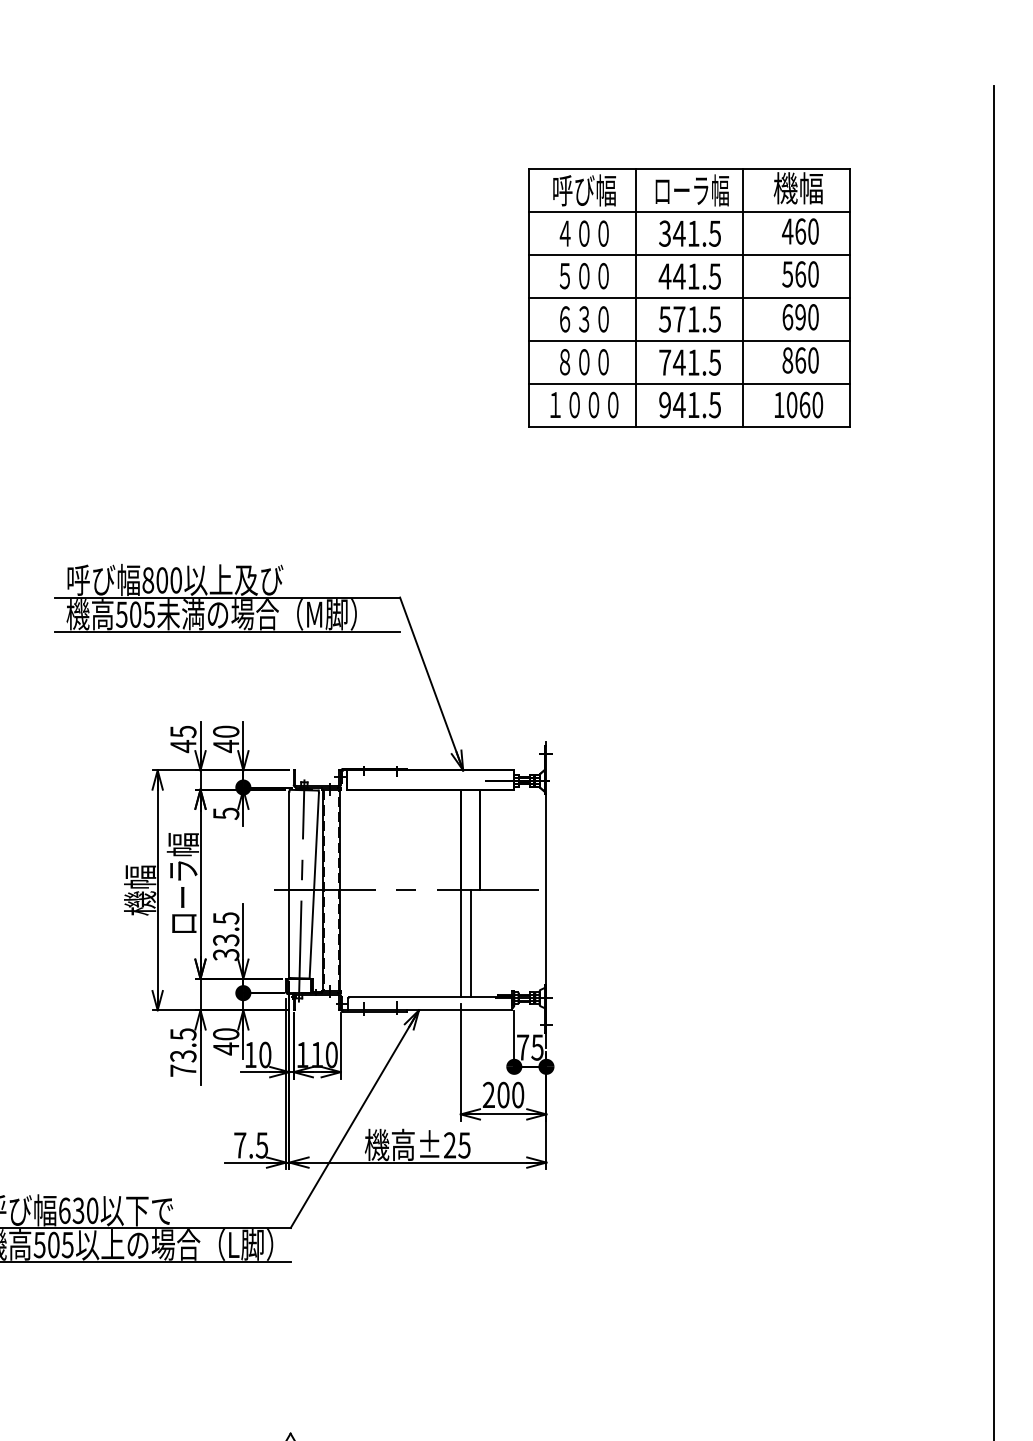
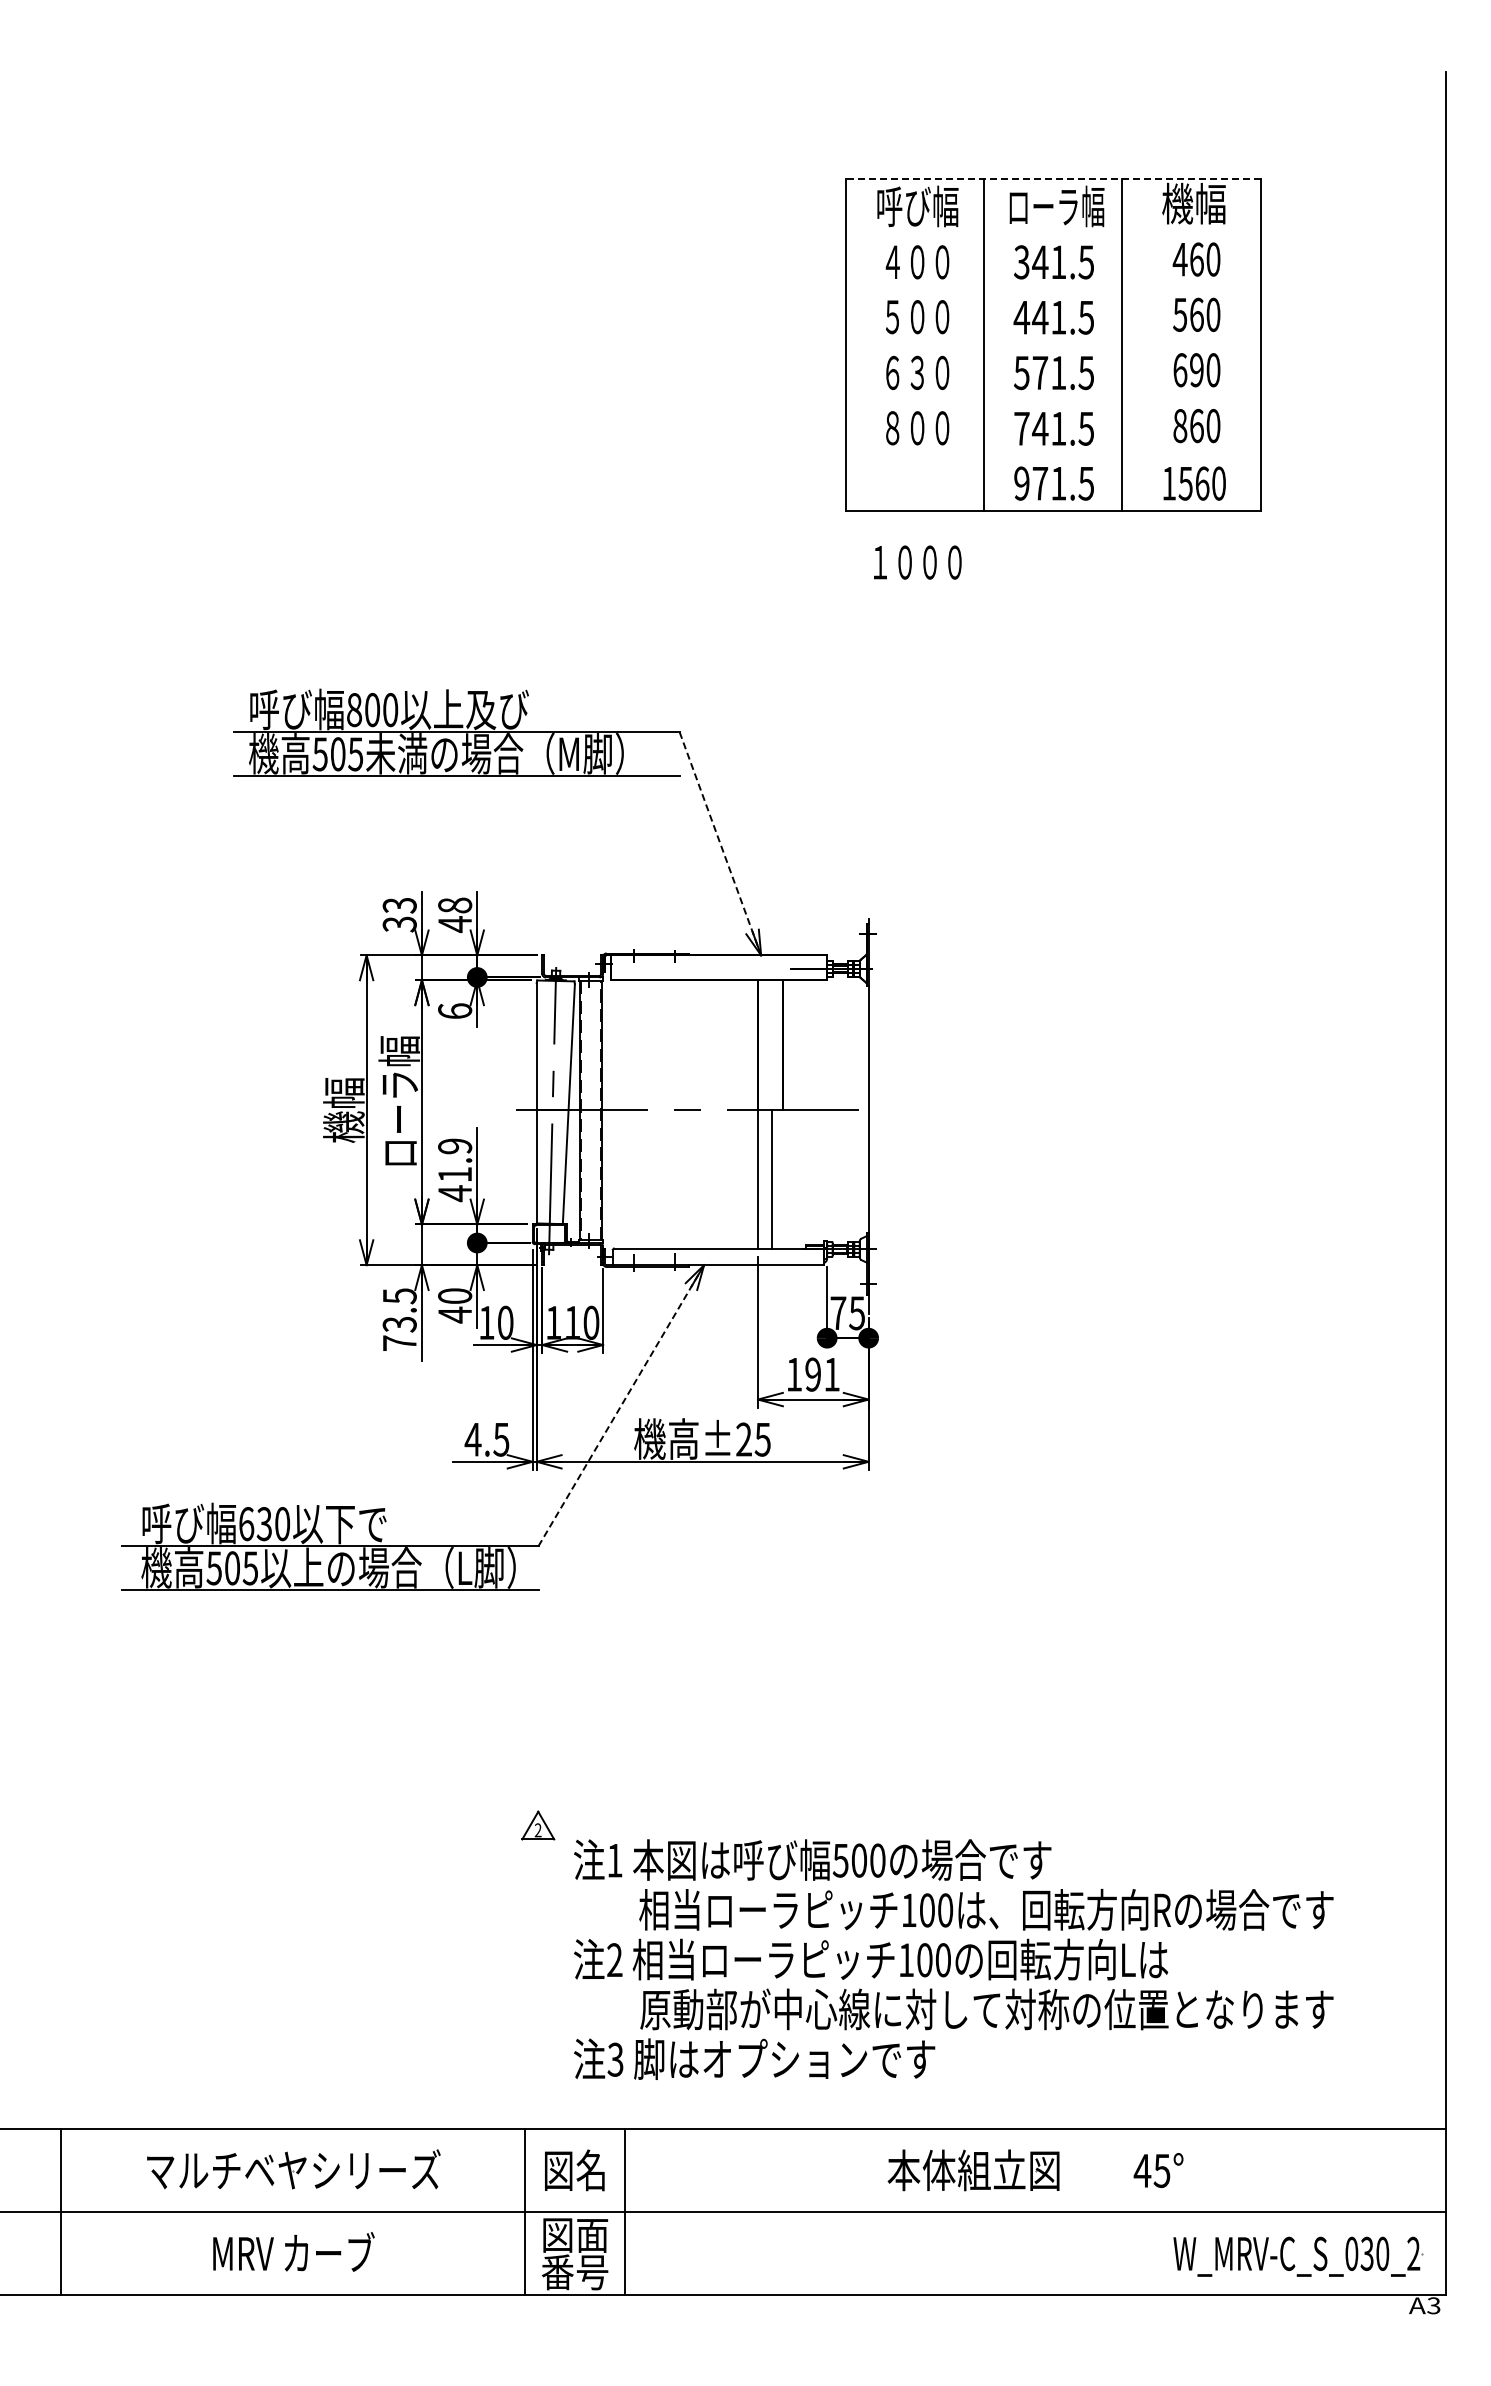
line: (688, 169) -> (1052, 179), solid -> dashed
line: (688, 212) -> (1052, 234), removed
line: (688, 255) -> (1052, 290), removed
line: (688, 298) -> (1052, 345), removed
line: (688, 340) -> (1052, 400), removed
line: (688, 383) -> (1052, 455), removed
text: (584, 404) -> (917, 562), moved
text: (679, 404) -> (1040, 483), 941.5 -> 971.5
text: (791, 404) -> (1185, 483), 1060 -> 1560
line: (431, 683) -> (720, 843), solid -> dashed
text: (226, 731) -> (455, 905), 40 -> 48
text: (183, 739) -> (399, 915), 45 -> 33
text: (226, 813) -> (455, 1011), 5 -> 6
text: (226, 936) -> (455, 1170), 33.5 -> 41.9
text: (502, 1094) -> (812, 1374), 200 -> 191
line: (355, 1118) -> (621, 1405), solid -> dashed
text: (239, 1145) -> (472, 1439), 7.5 -> 4.5

